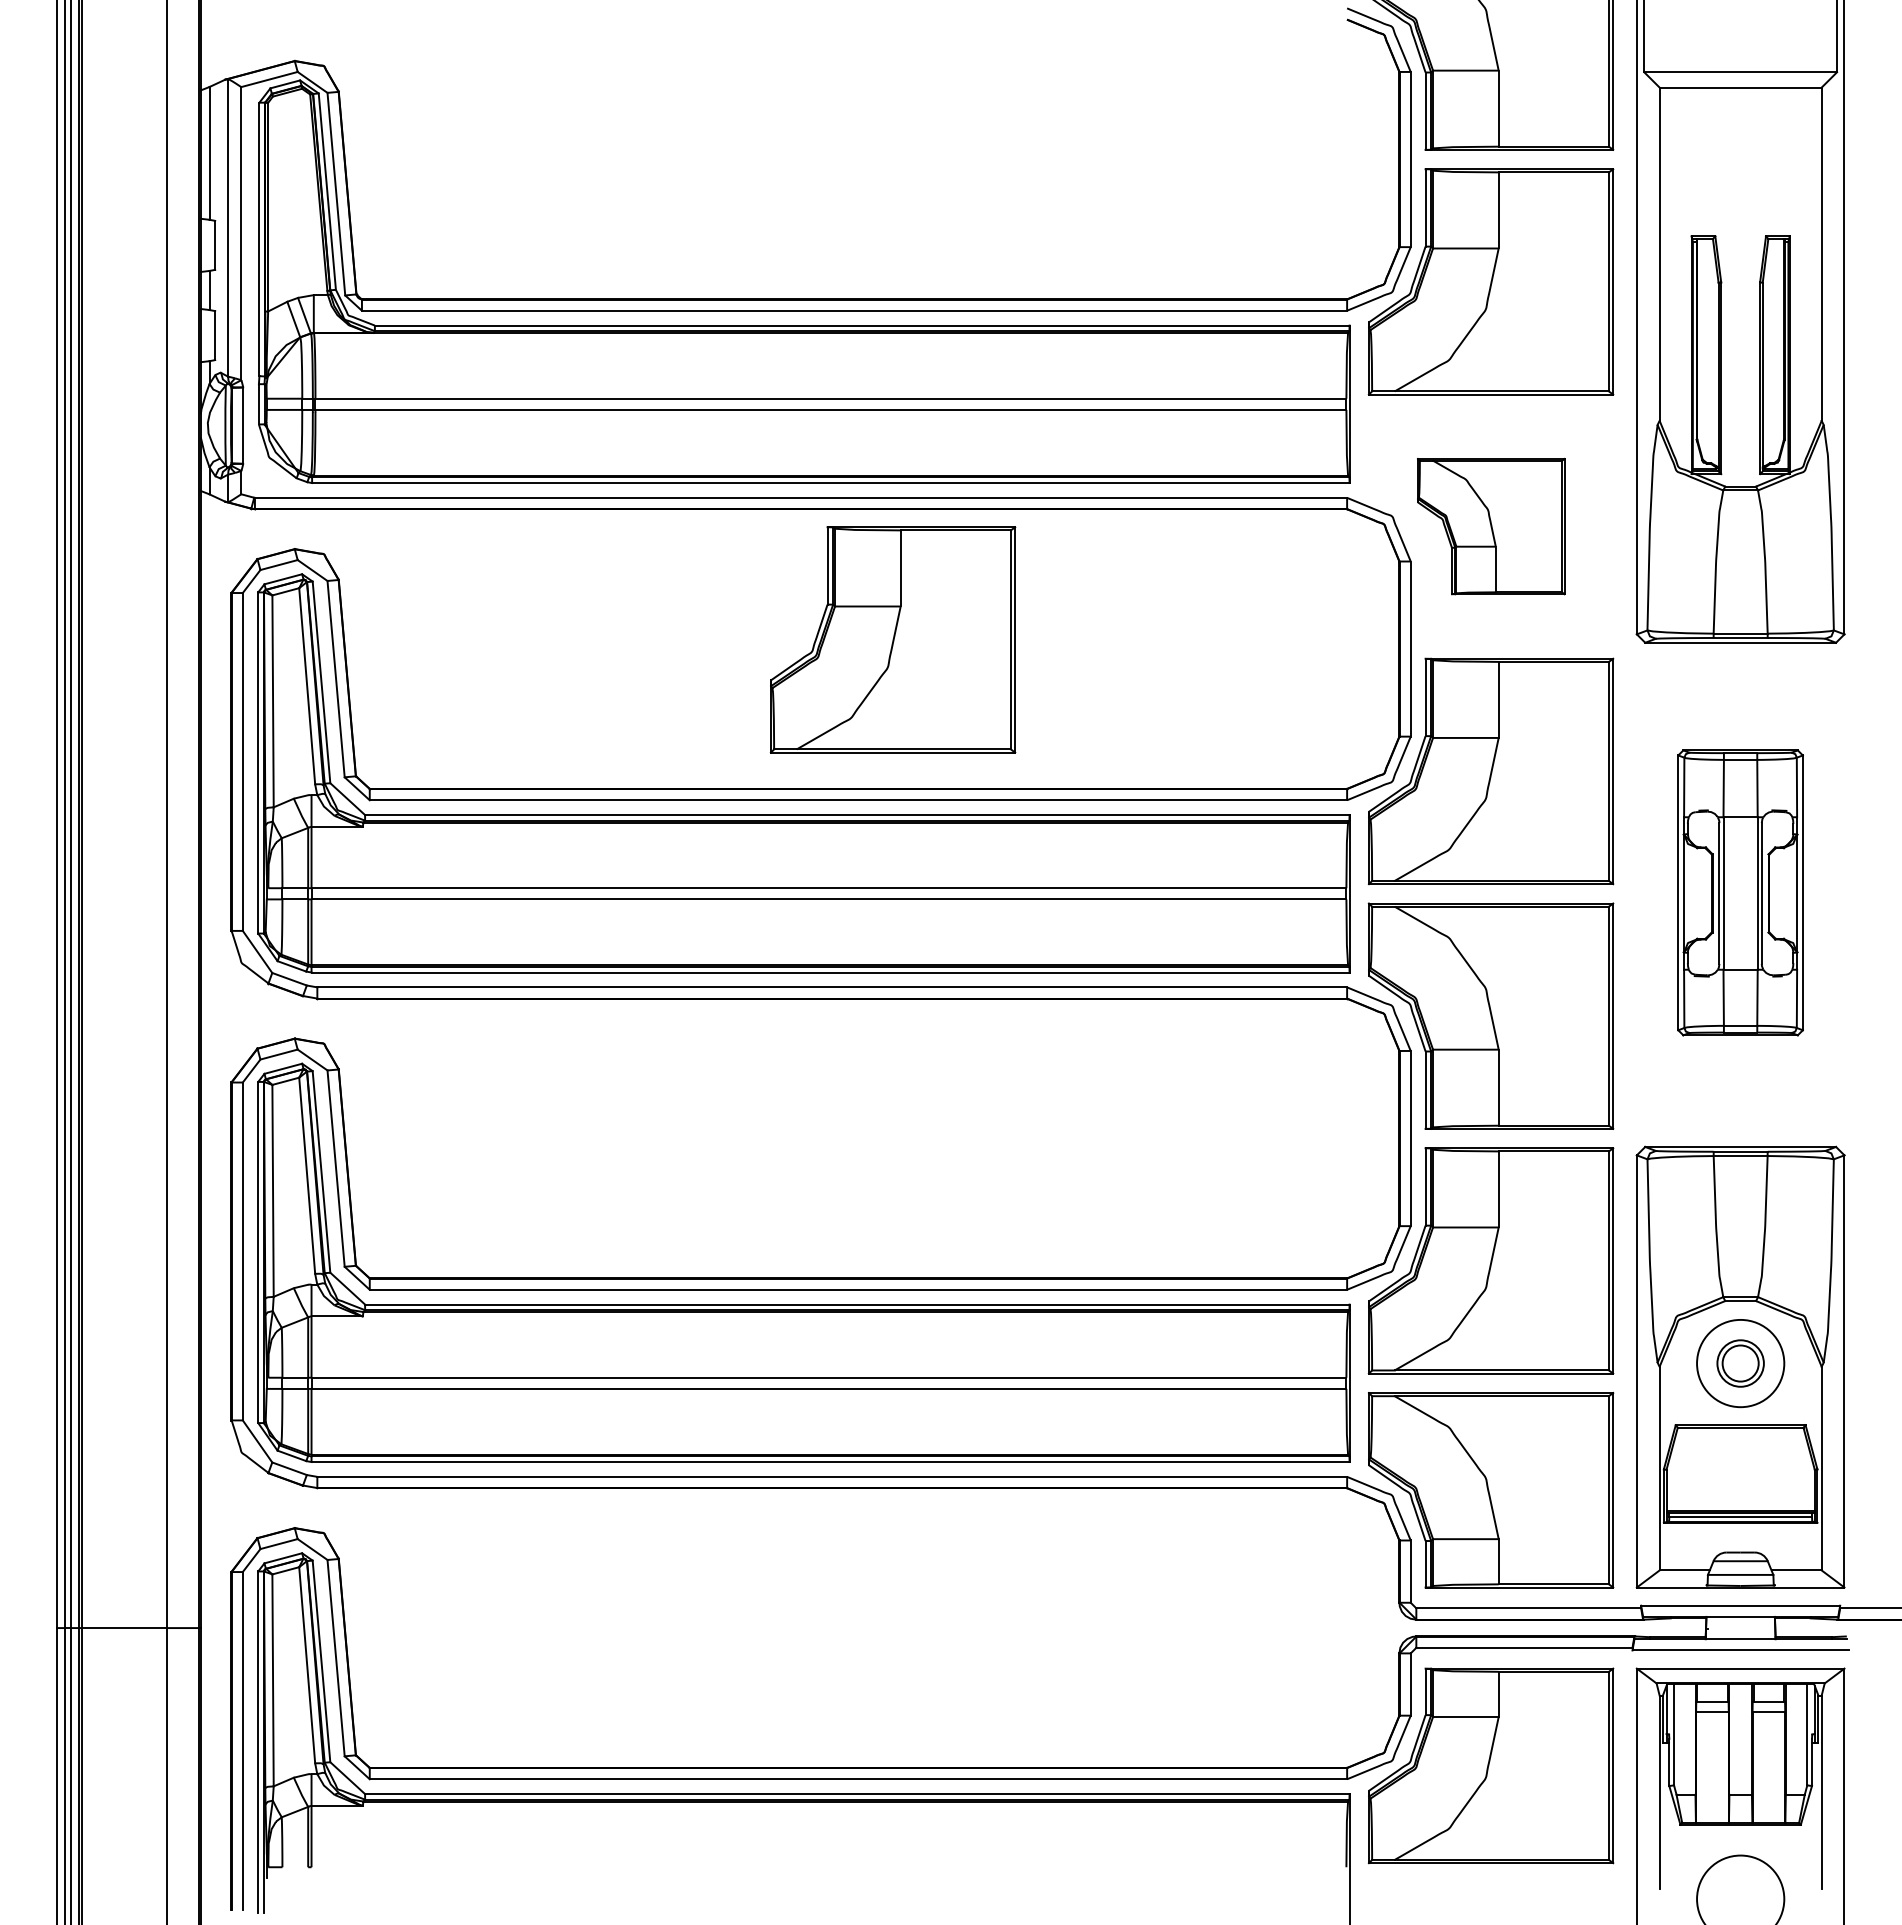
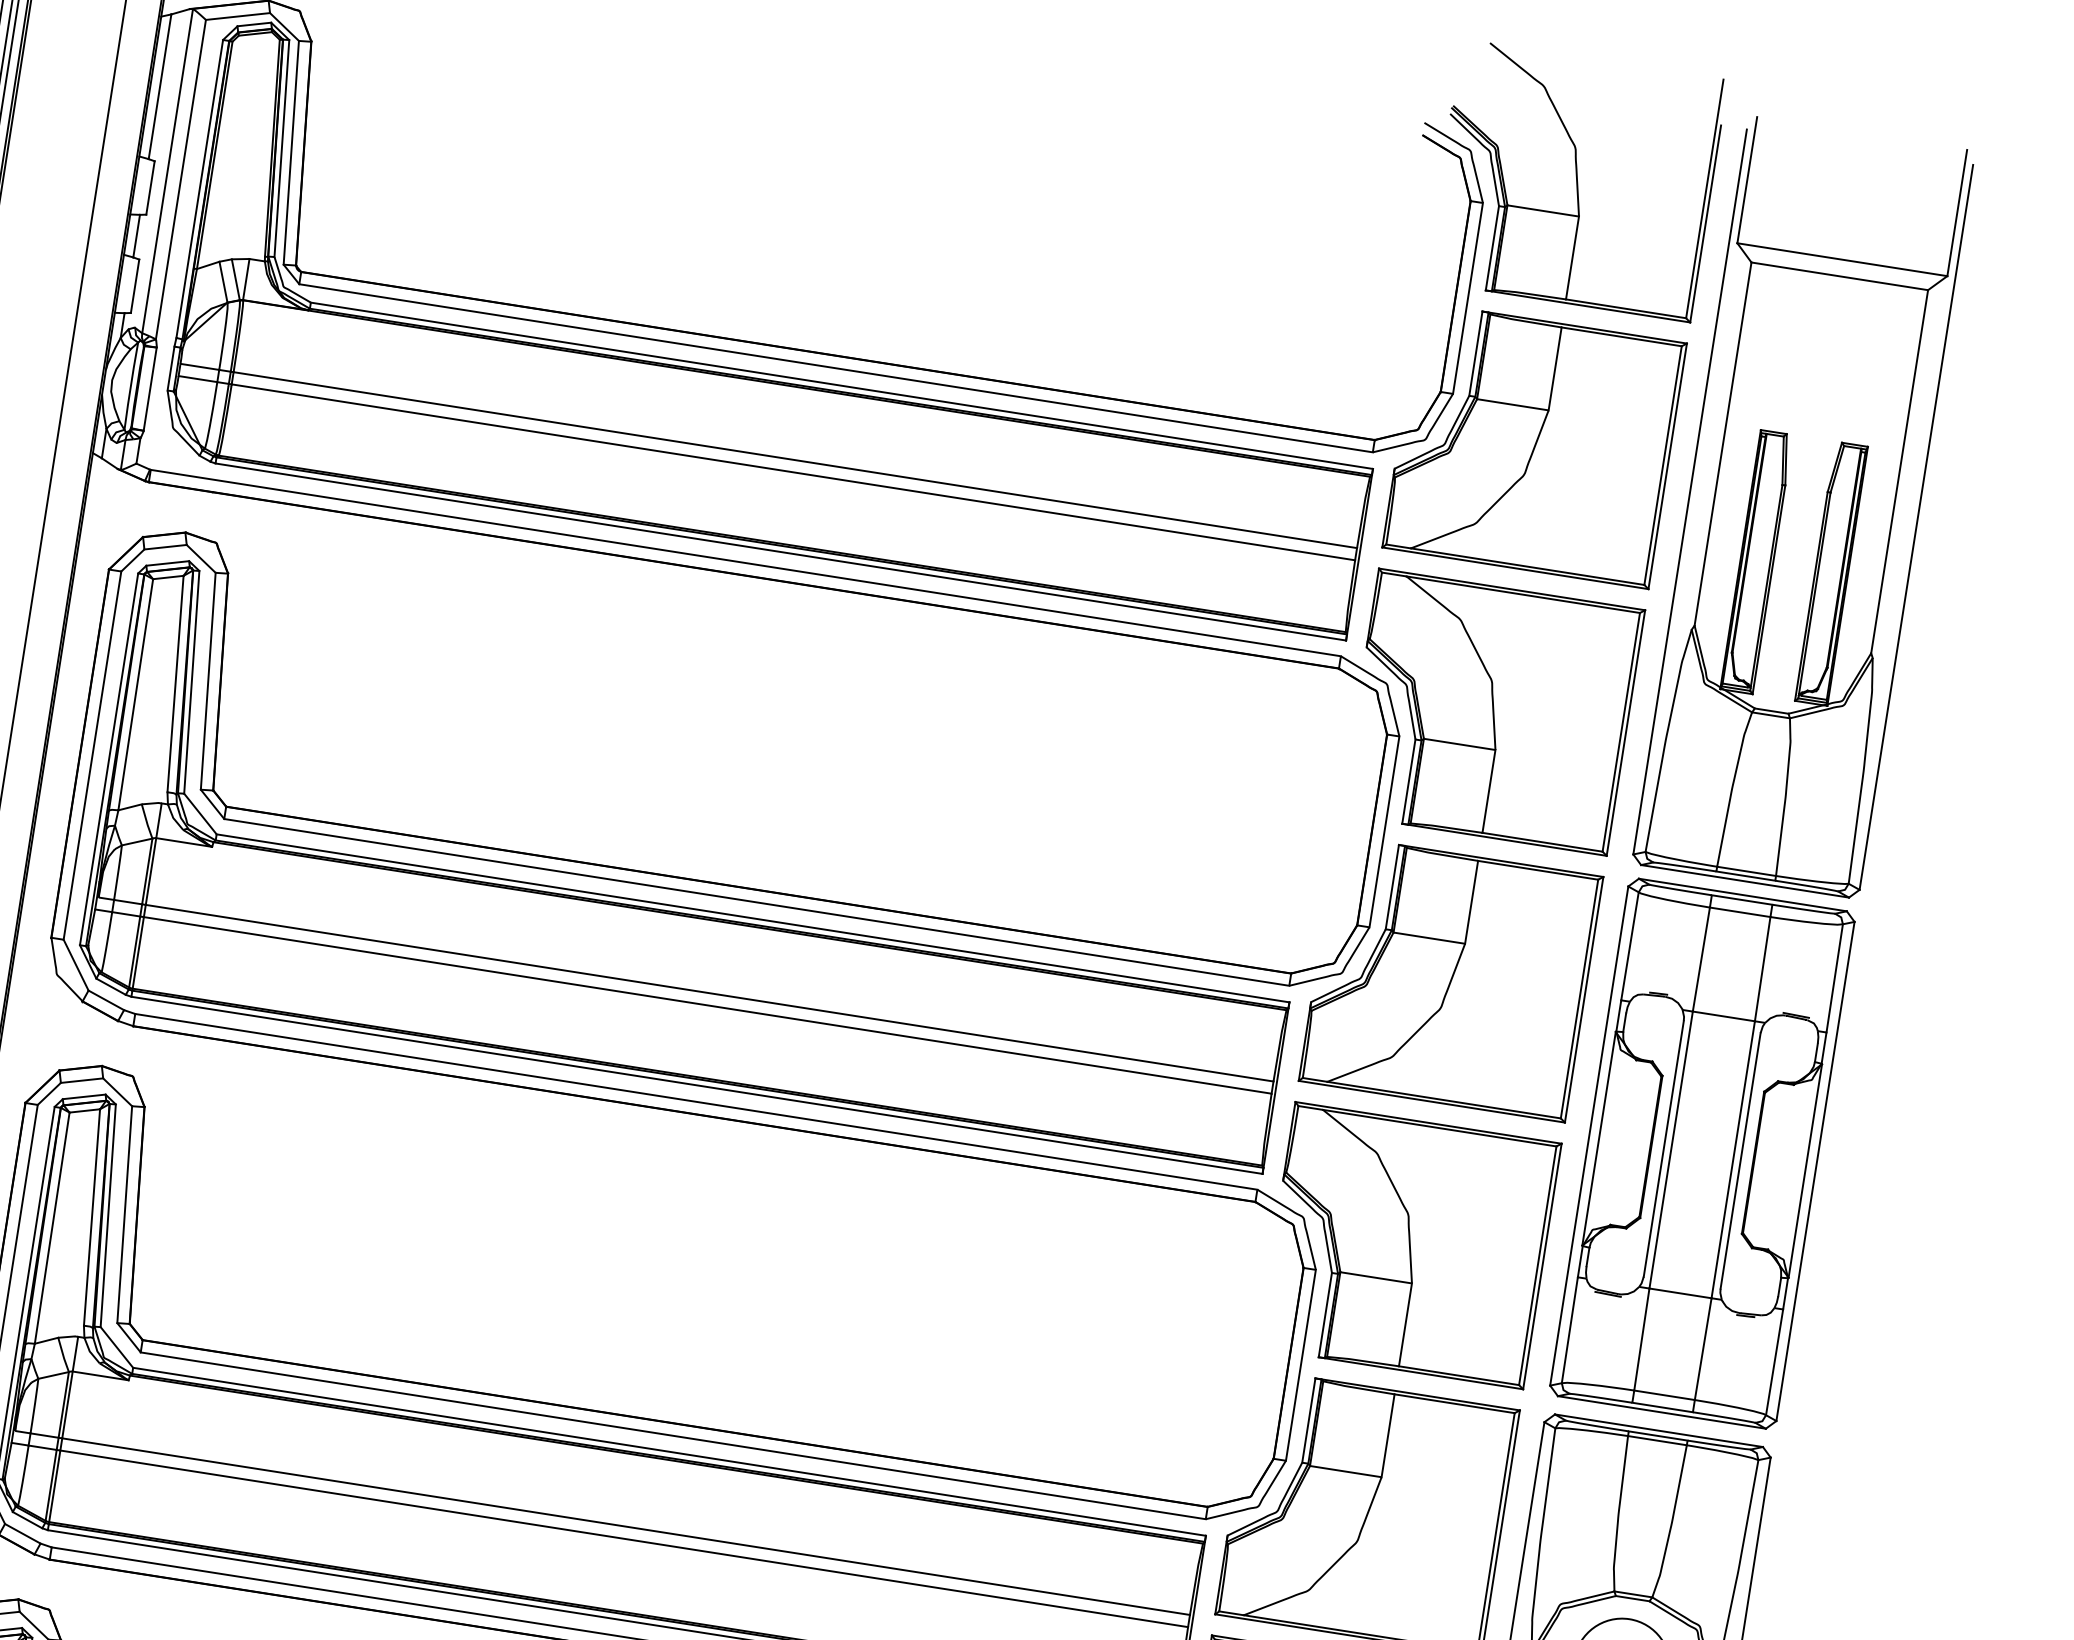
part: (1491, 526) -> (1493, 712), size x1.67
part: (892, 639) -> (821, 733), removed
part: (1740, 892) -> (1702, 1153), size x1.67

